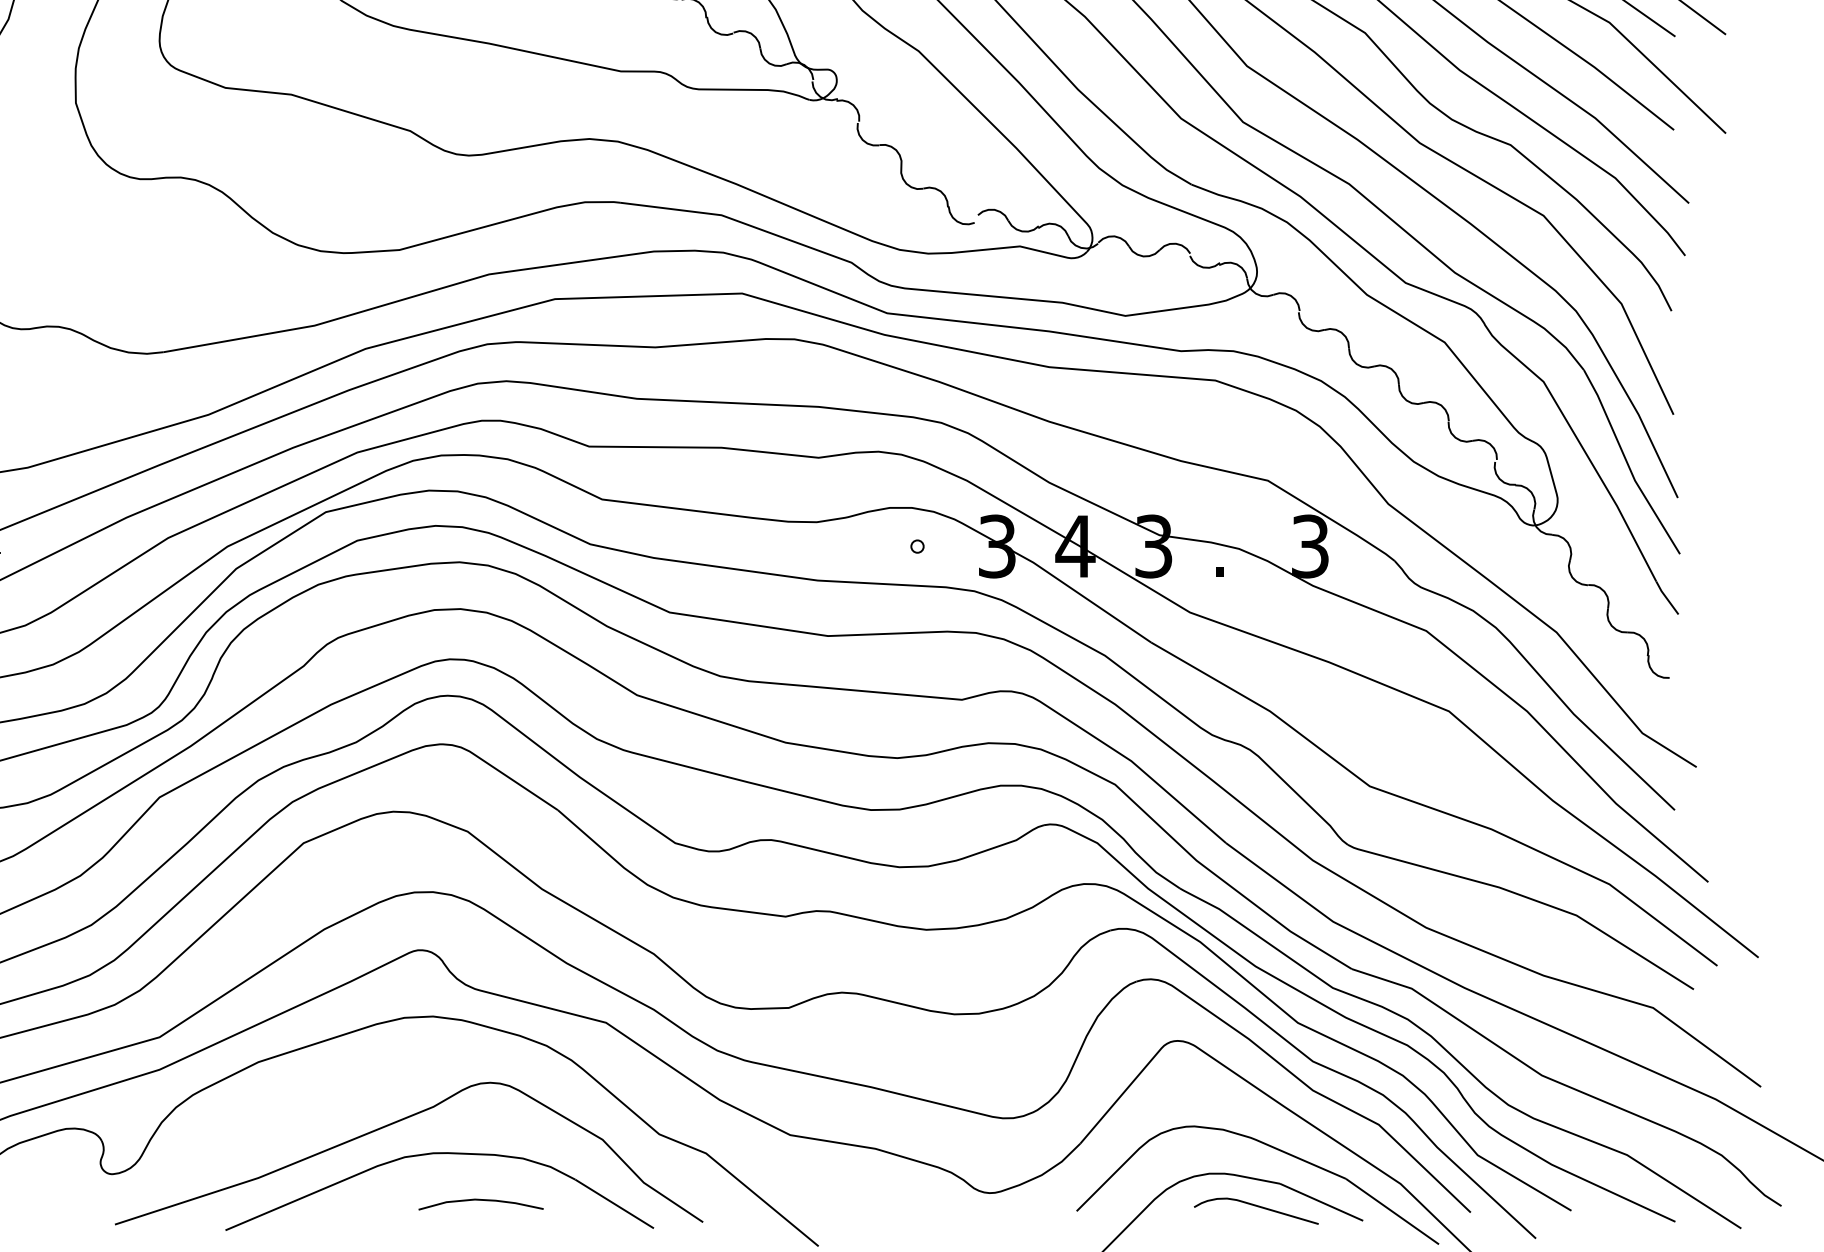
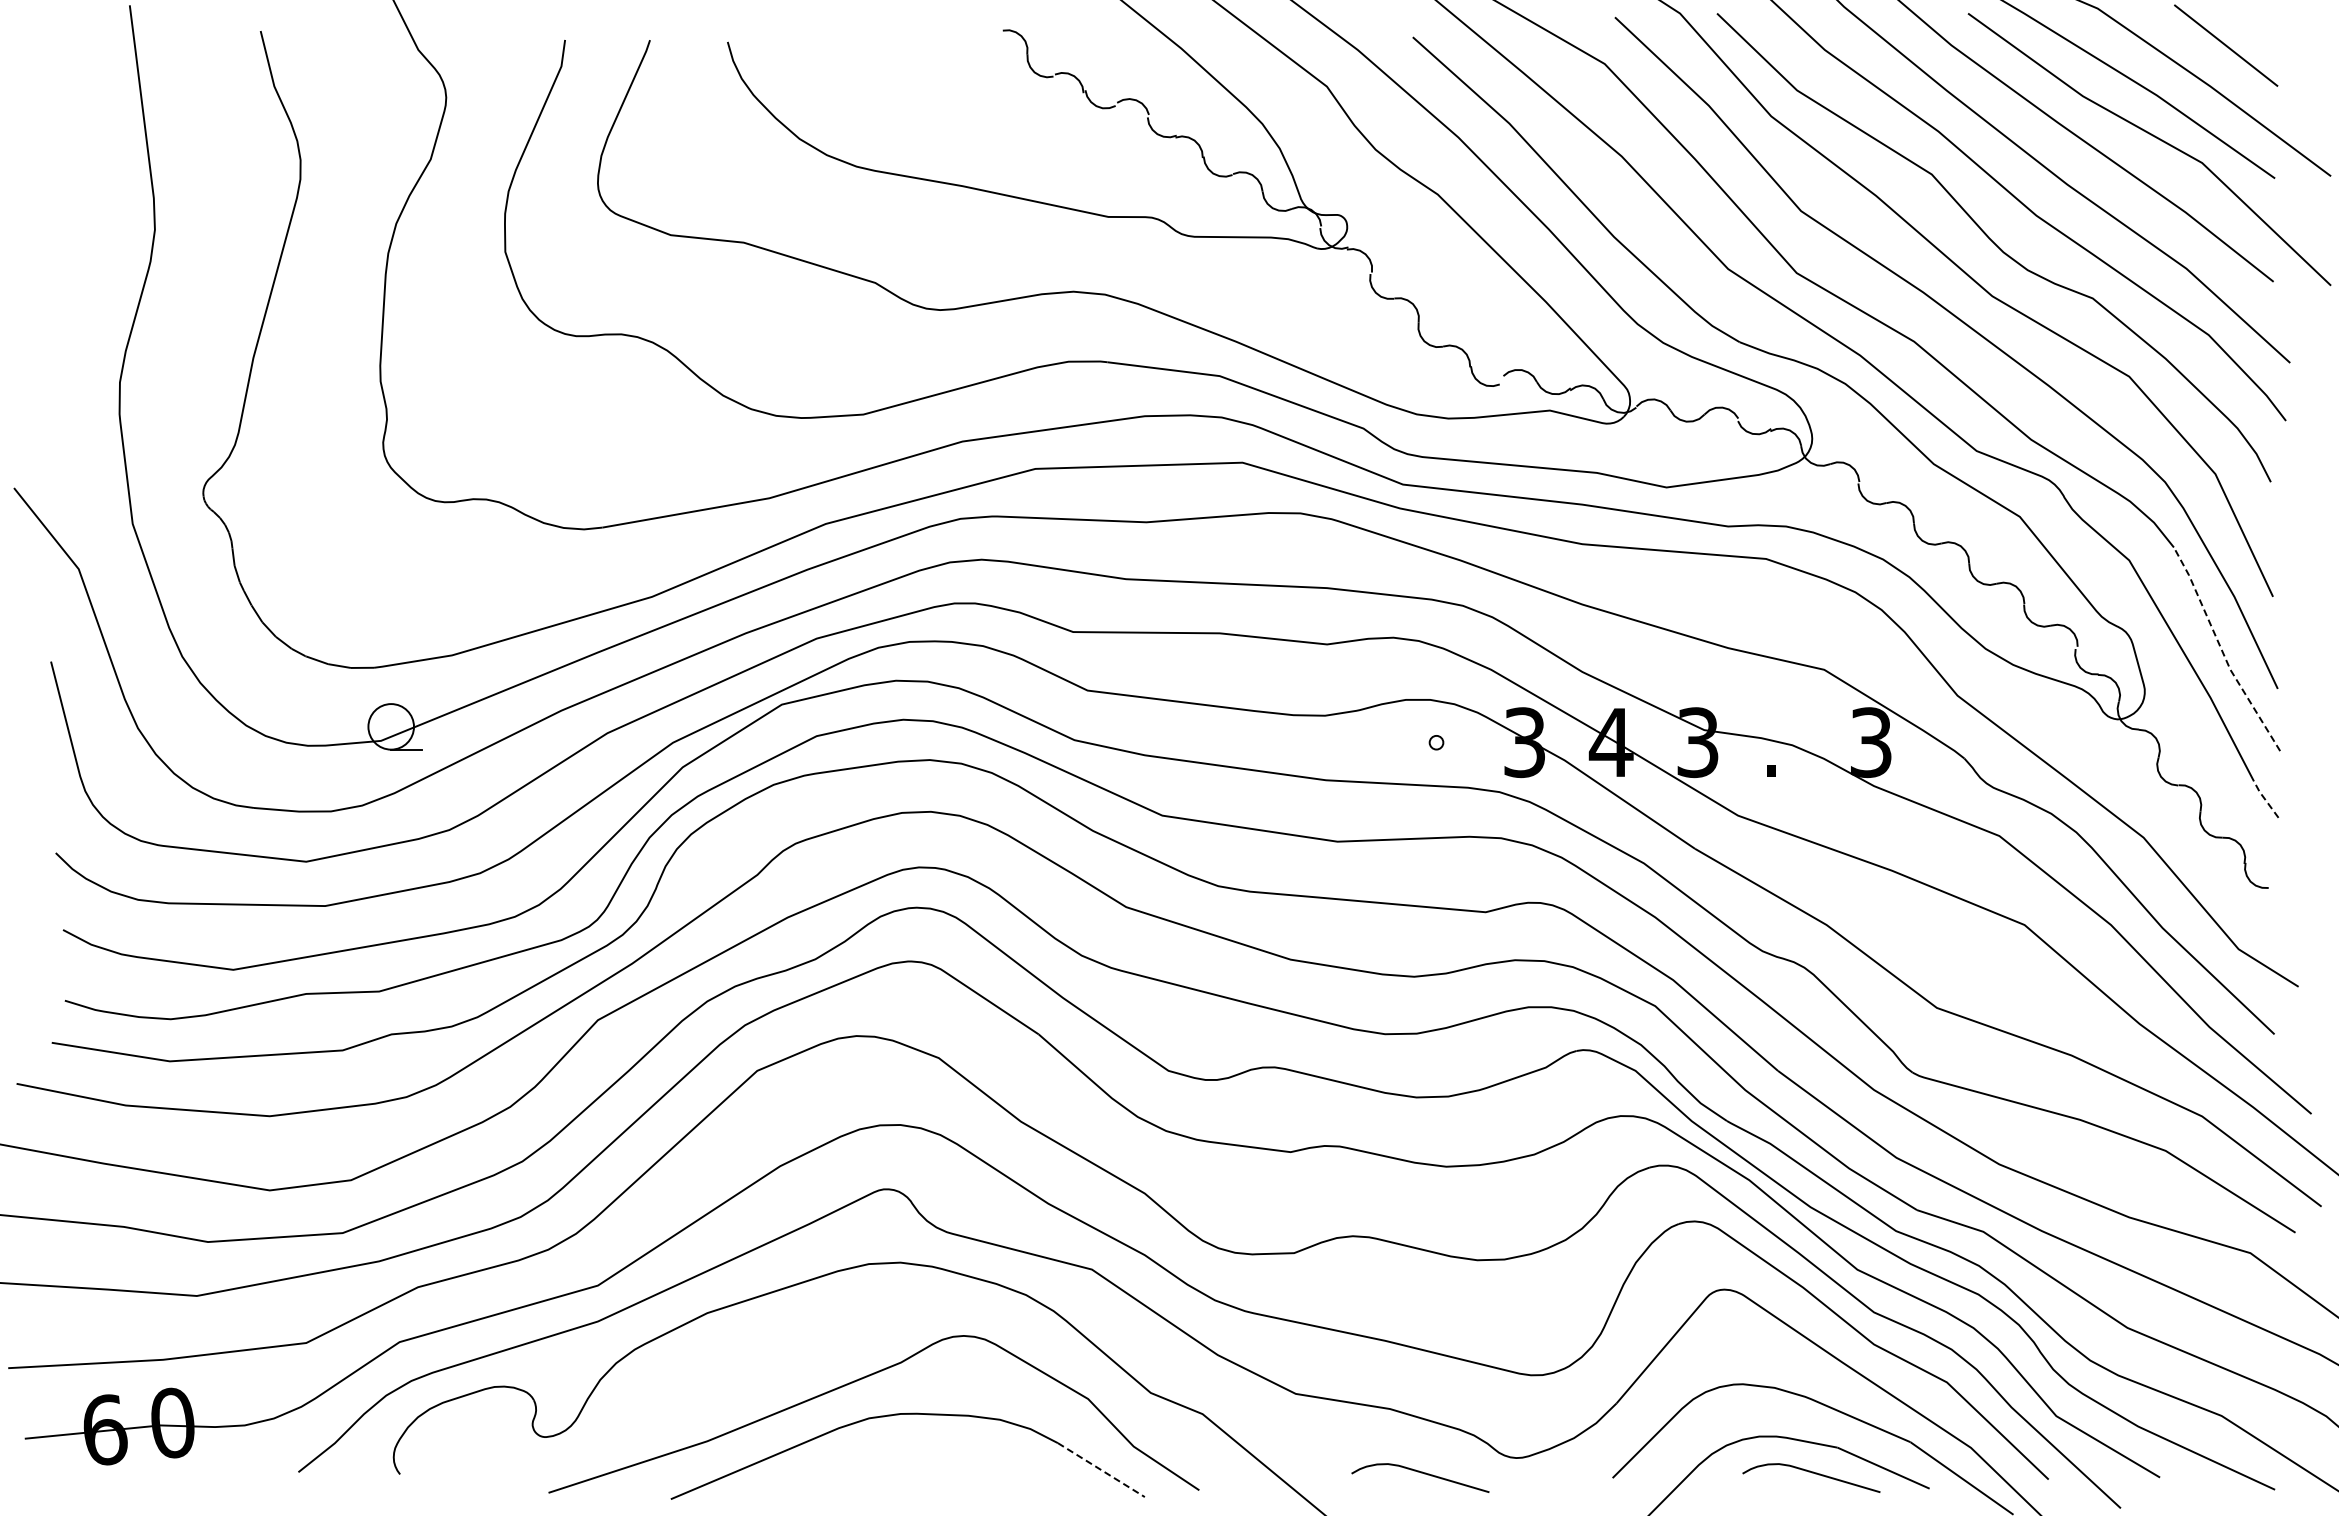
line: (1627, 464) -> (2222, 651), solid -> dashed
line: (1666, 597) -> (2265, 799), solid -> dashed
curve: (480, 1200) -> (953, 1466), removed
line: (614, 1204) -> (1101, 1470), solid -> dashed
curve: (903, 1207) -> (1421, 1473), added

